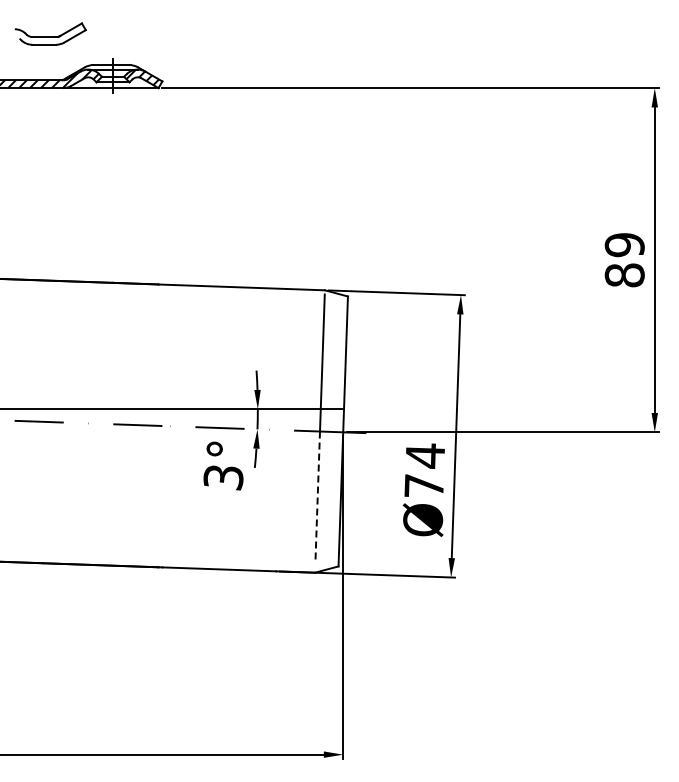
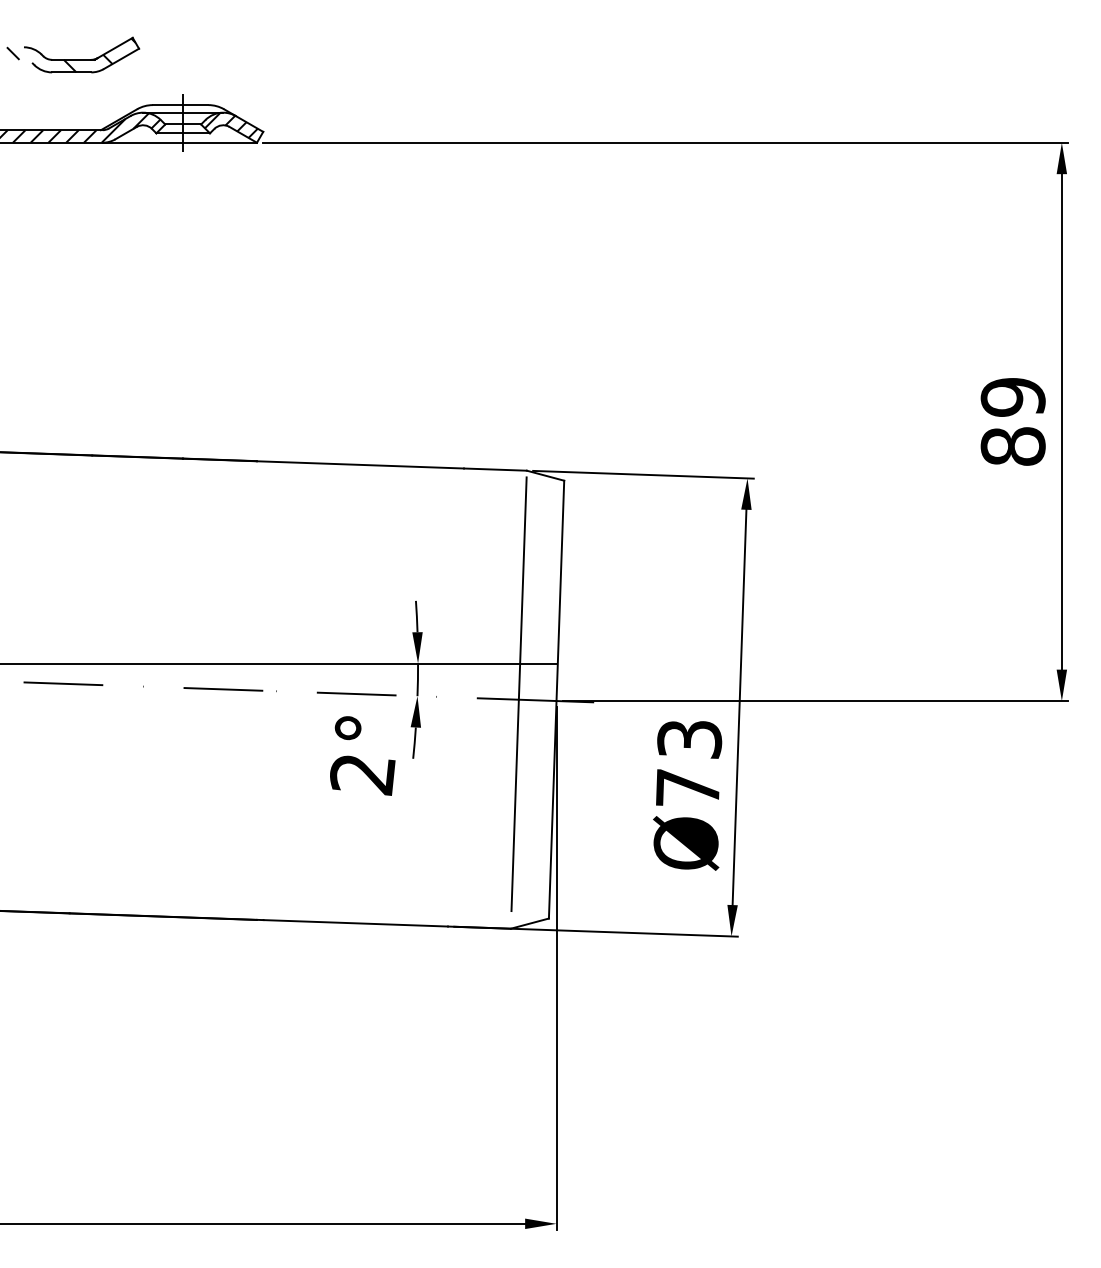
hatch: (43, 33) -> (70, 54), added
text: (425, 455) -> (689, 738), Ø74 -> Ø73
text: (223, 477) -> (362, 774), 3° -> 2°
line: (317, 497) -> (514, 806), dashed -> solid

